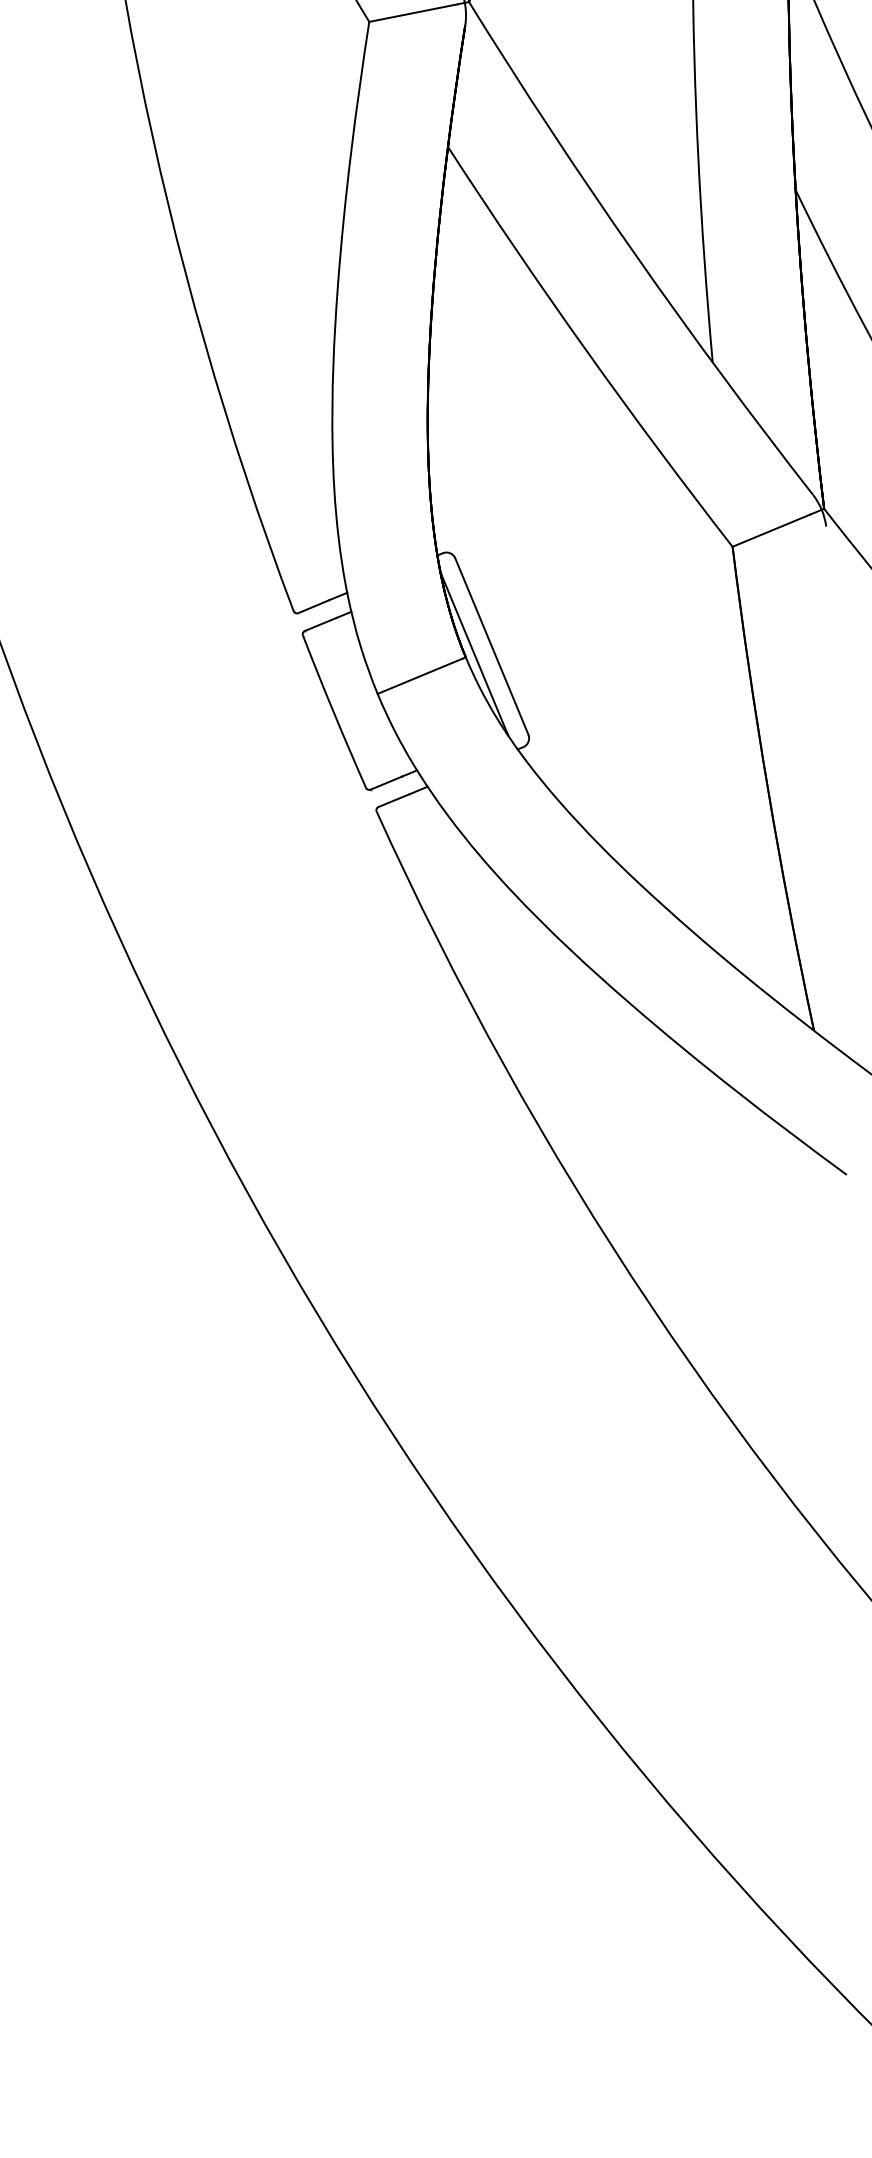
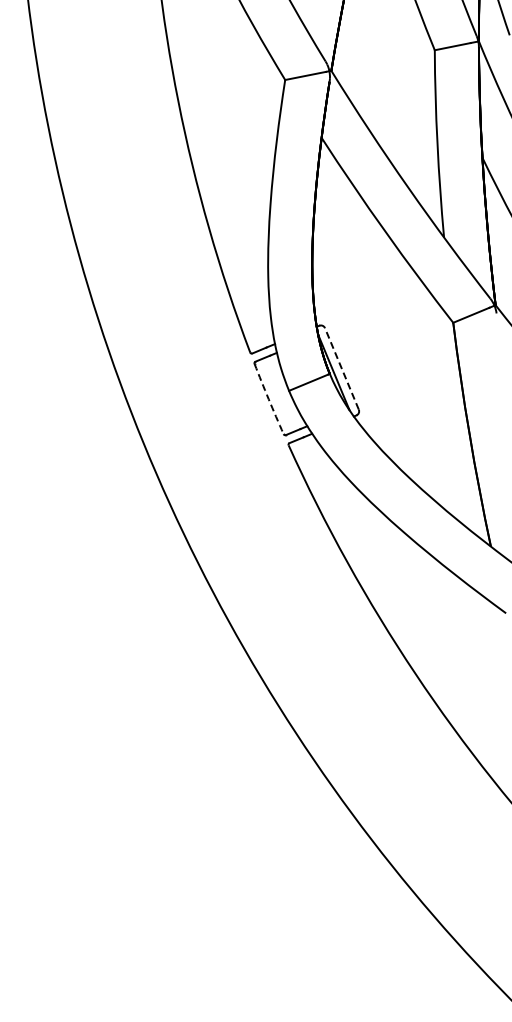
line: (490, 645) -> (341, 368), solid -> dashed
arc: (333, 712) -> (268, 399), solid -> dashed

